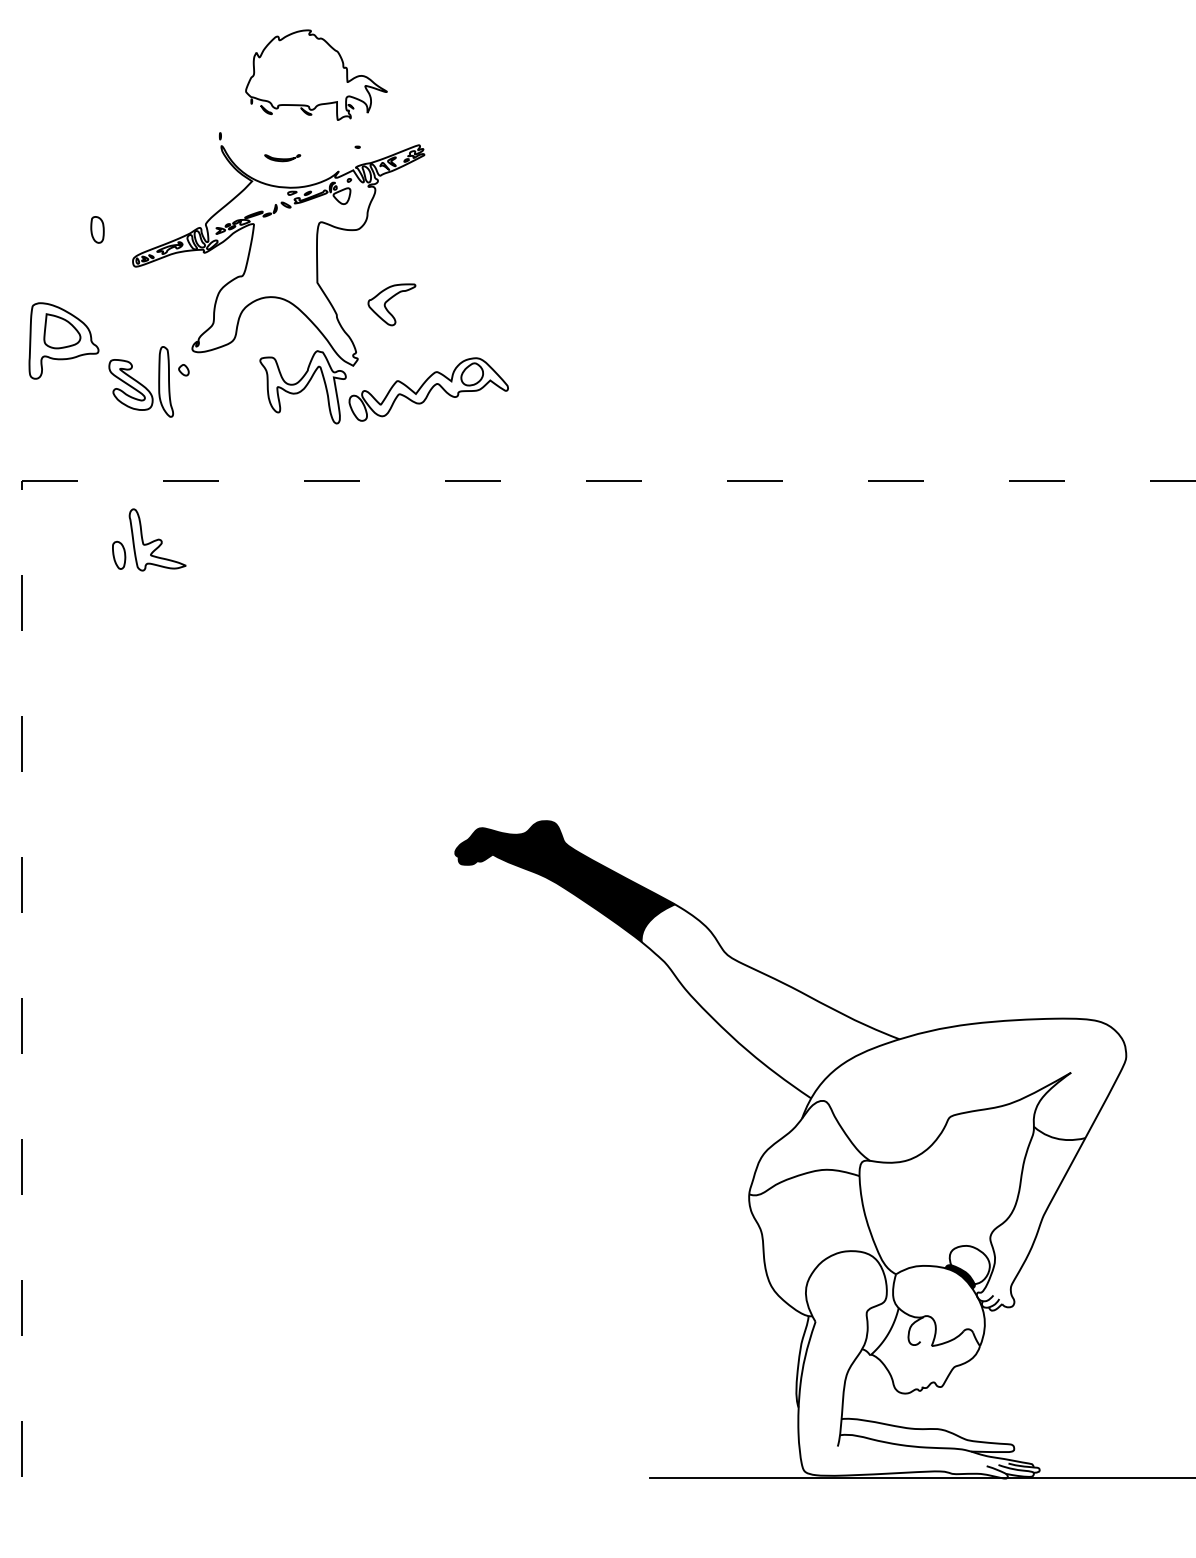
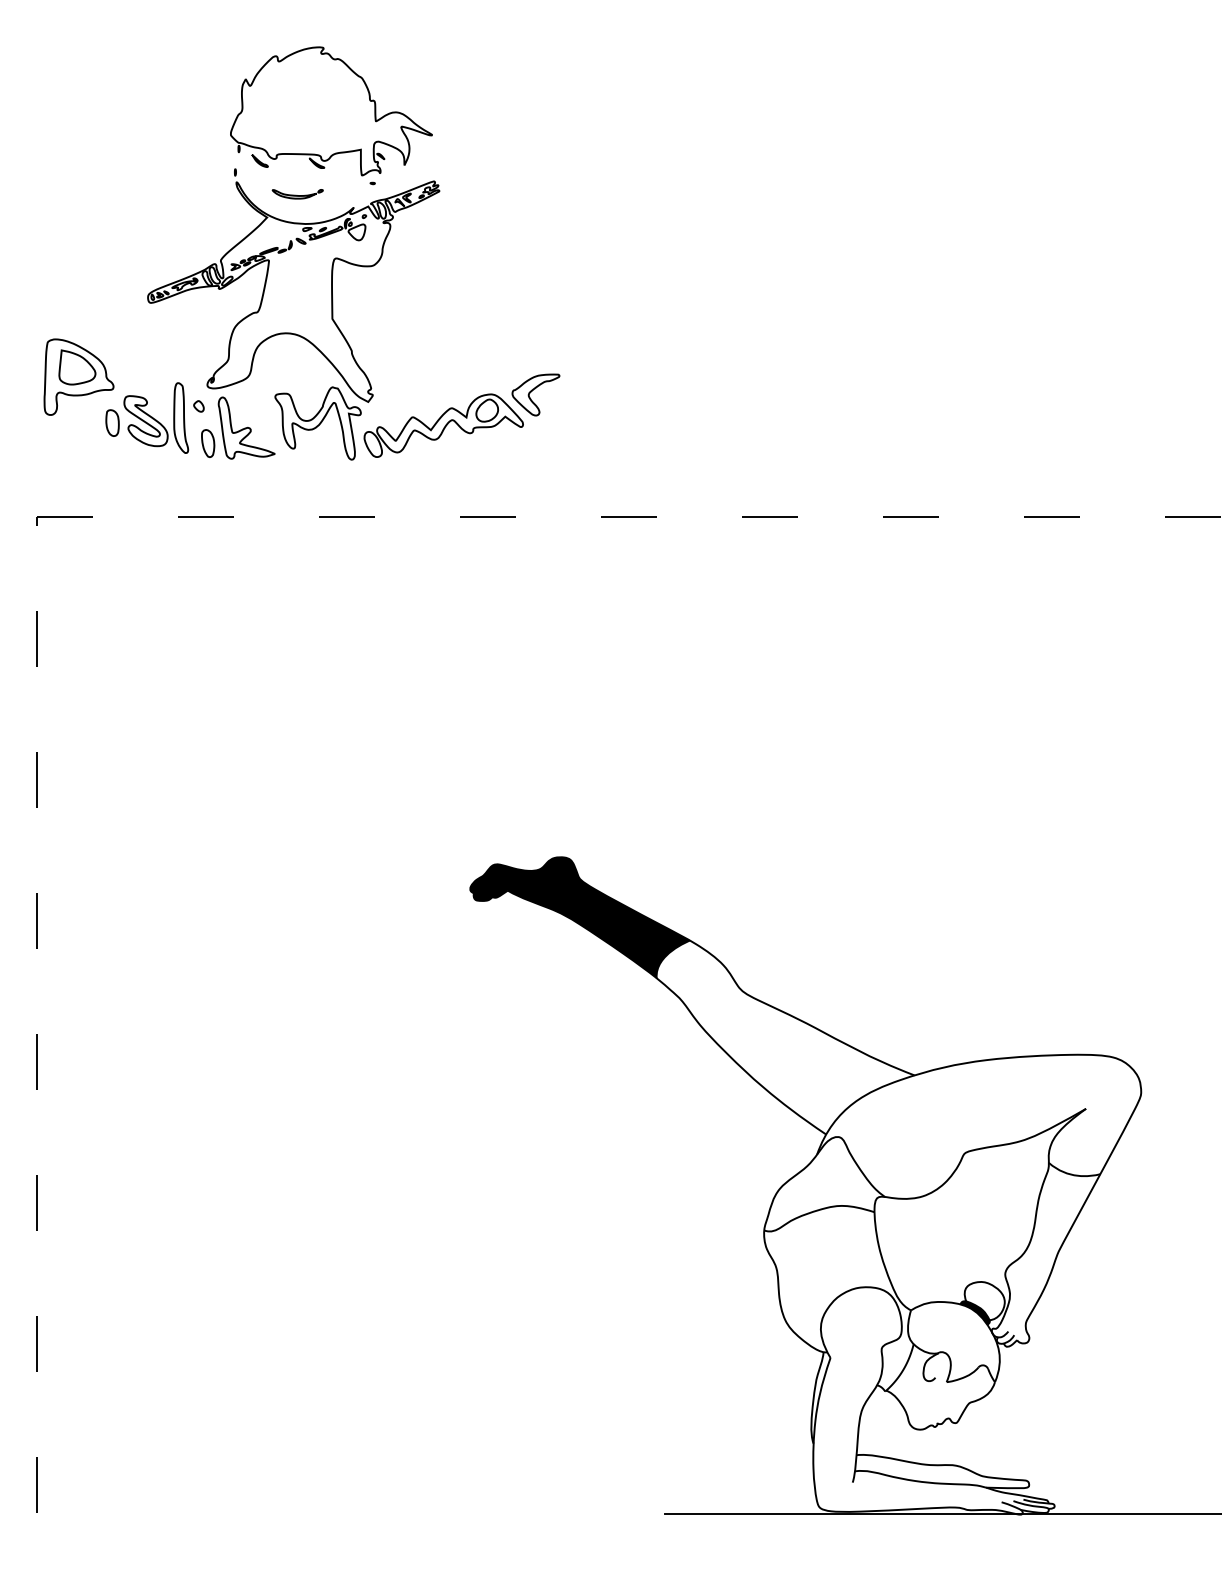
part: (316, 75) -> (331, 111), size x1.43
part: (282, 158) -> (297, 194), size x1.43
part: (97, 229) -> (112, 422), moved
part: (391, 304) -> (535, 394), moved
part: (149, 539) -> (238, 427), moved

